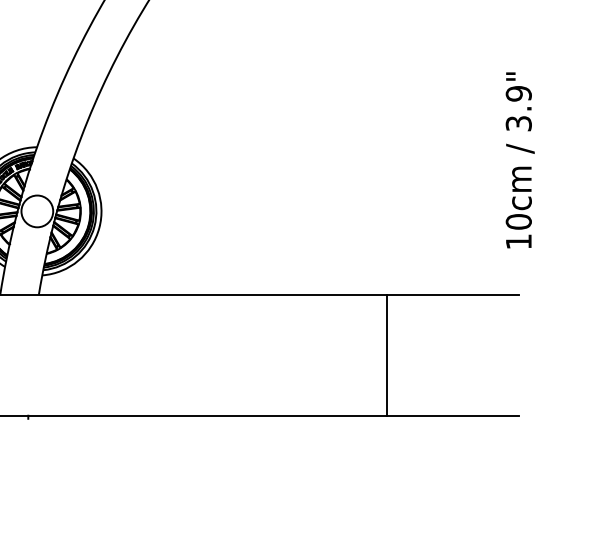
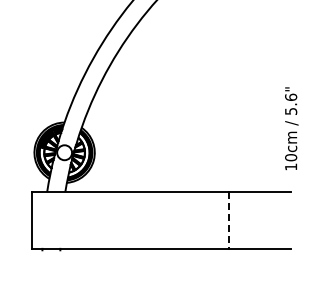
text: (519, 106) -> (291, 103), 3.9" -> 5.6"
line: (387, 355) -> (229, 220), solid -> dashed

